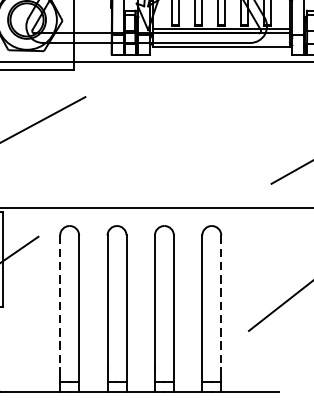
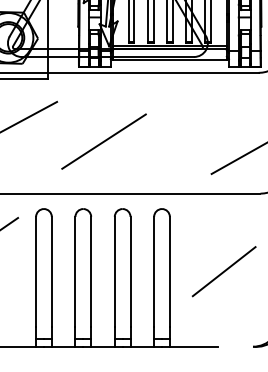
line: (141, 144) -> (103, 141), added
line: (60, 302) -> (36, 272), dashed -> solid
line: (220, 302) -> (169, 272), dashed -> solid

